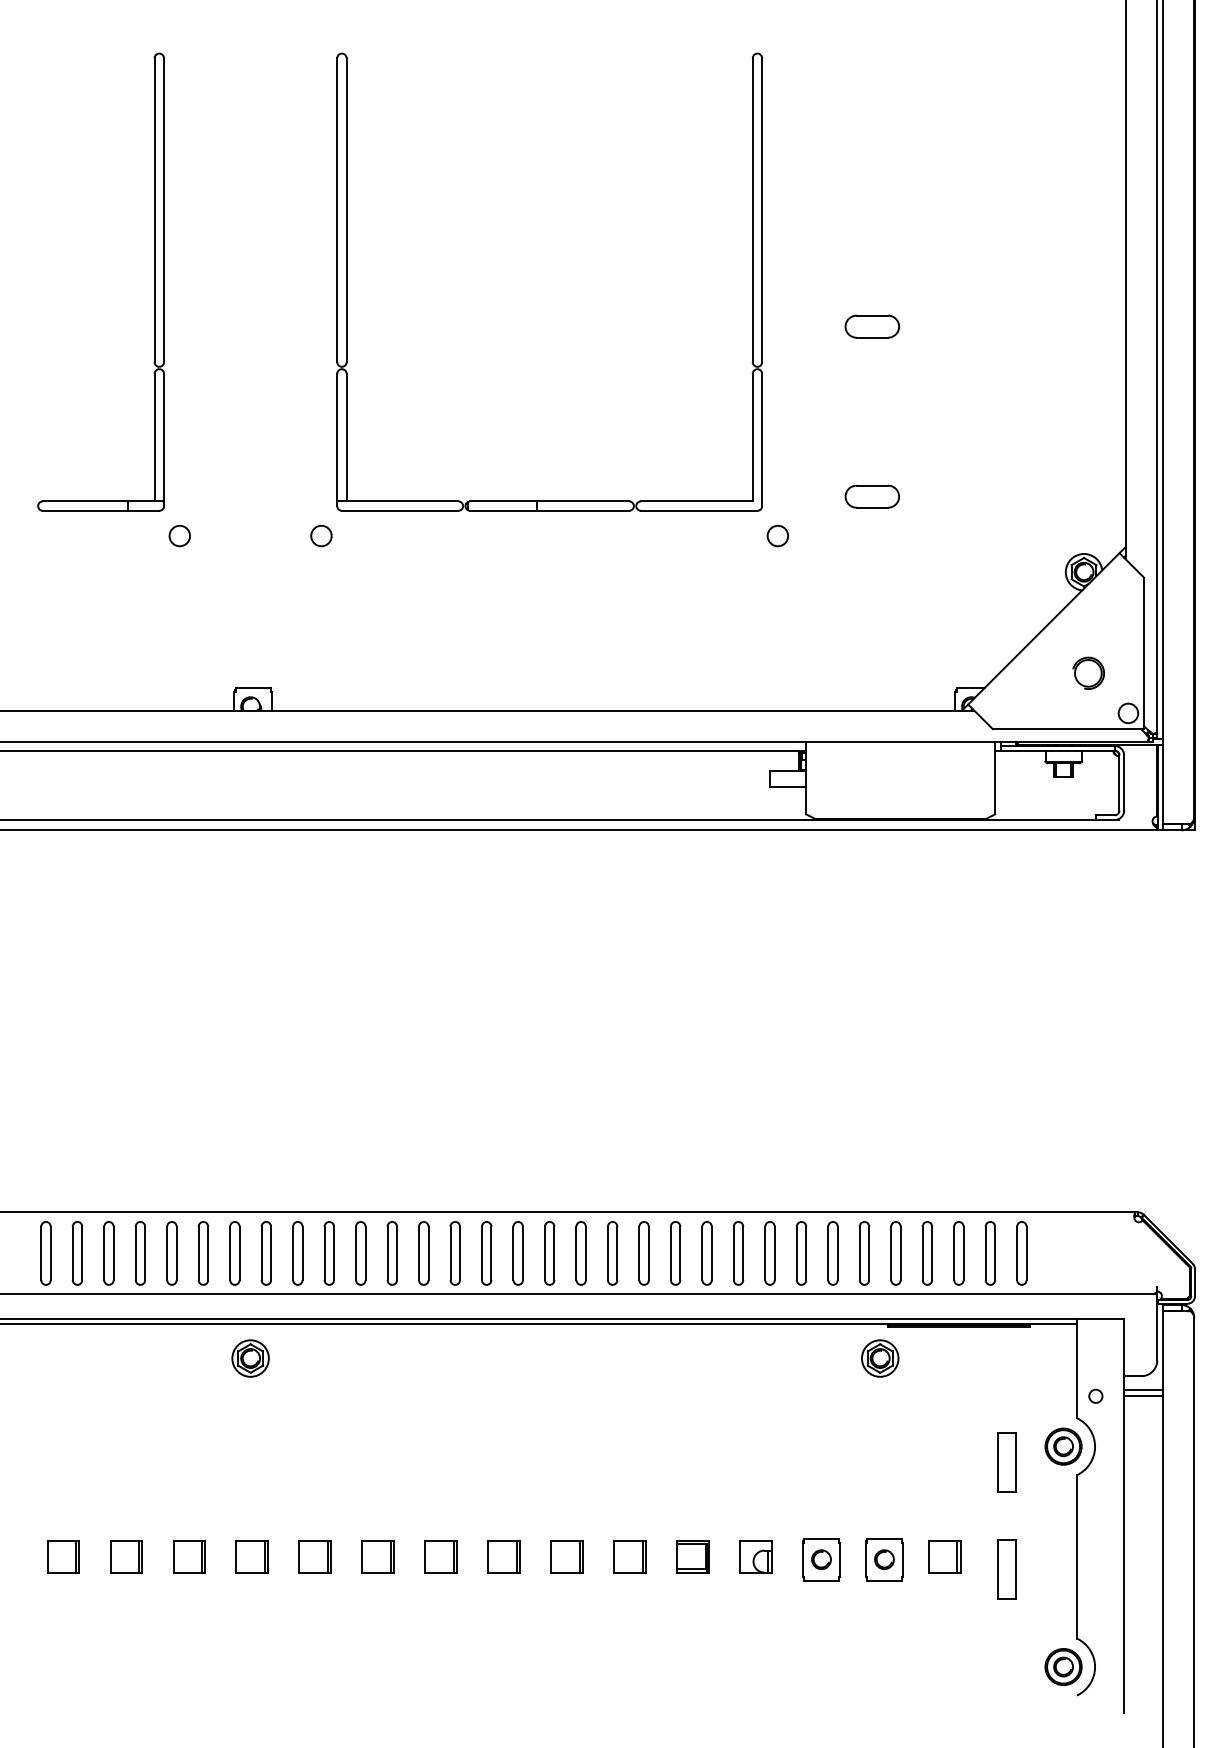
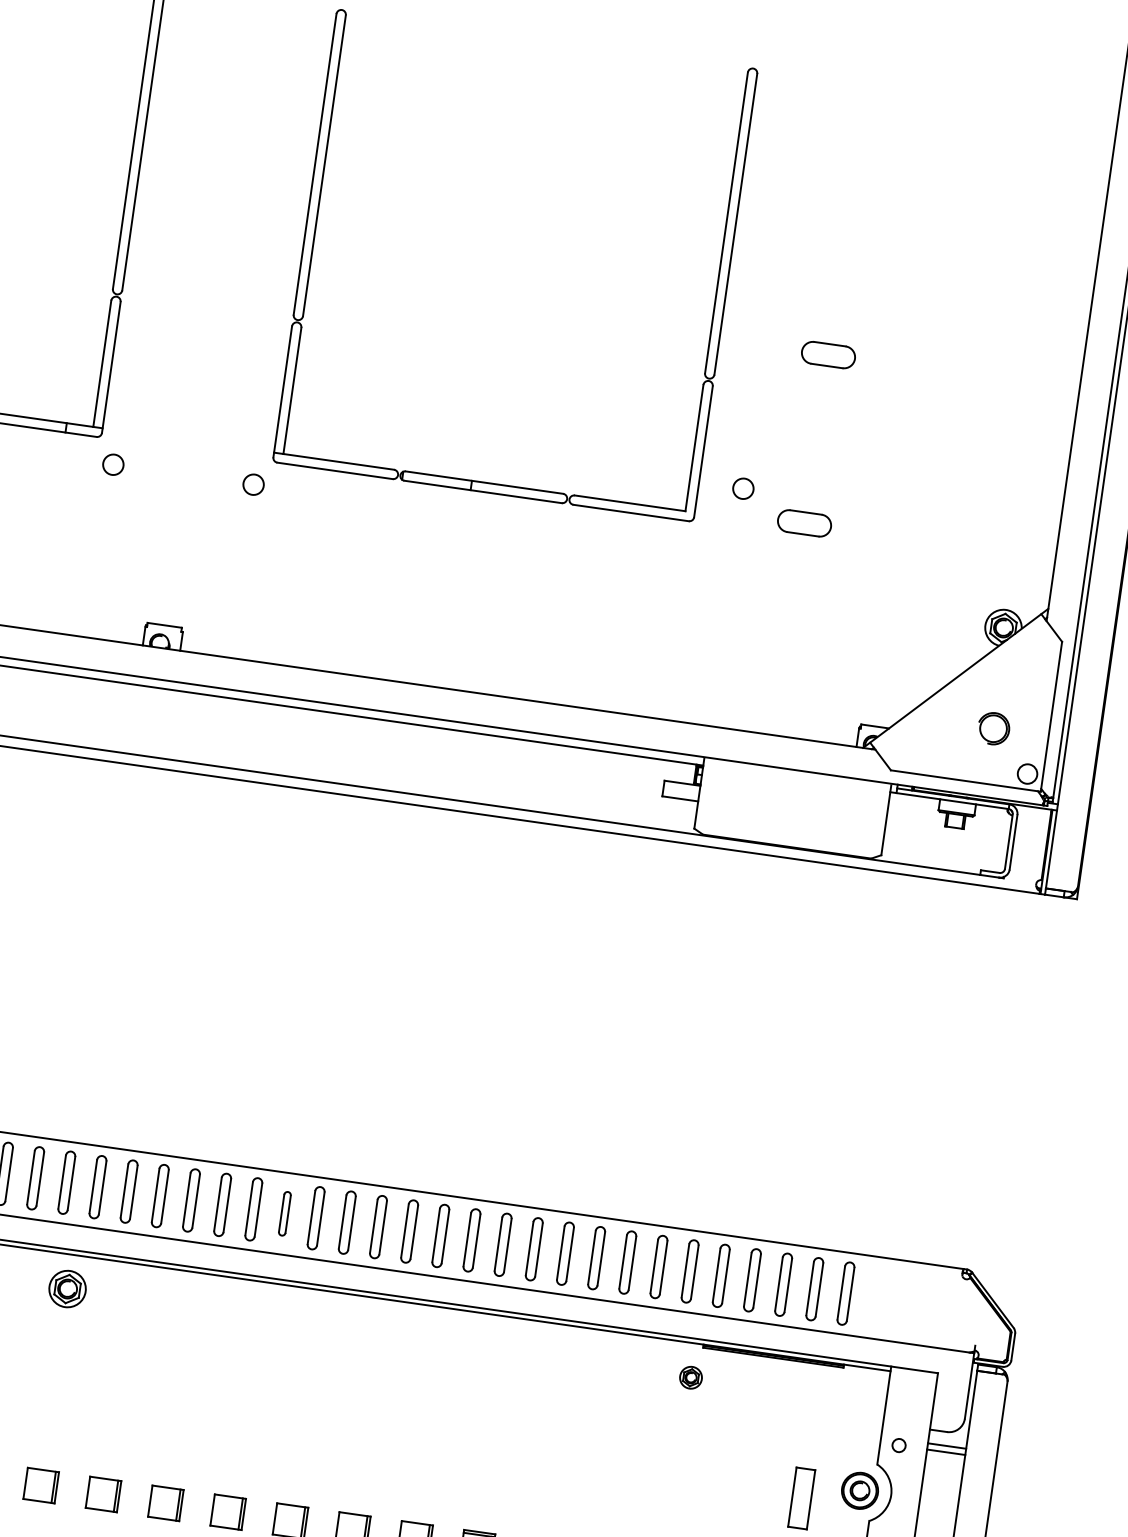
circle: (777, 535) -> (743, 488), moved
part: (454, 1253) -> (284, 1213), size x0.7
part: (880, 1358) -> (691, 1377), size x0.6

